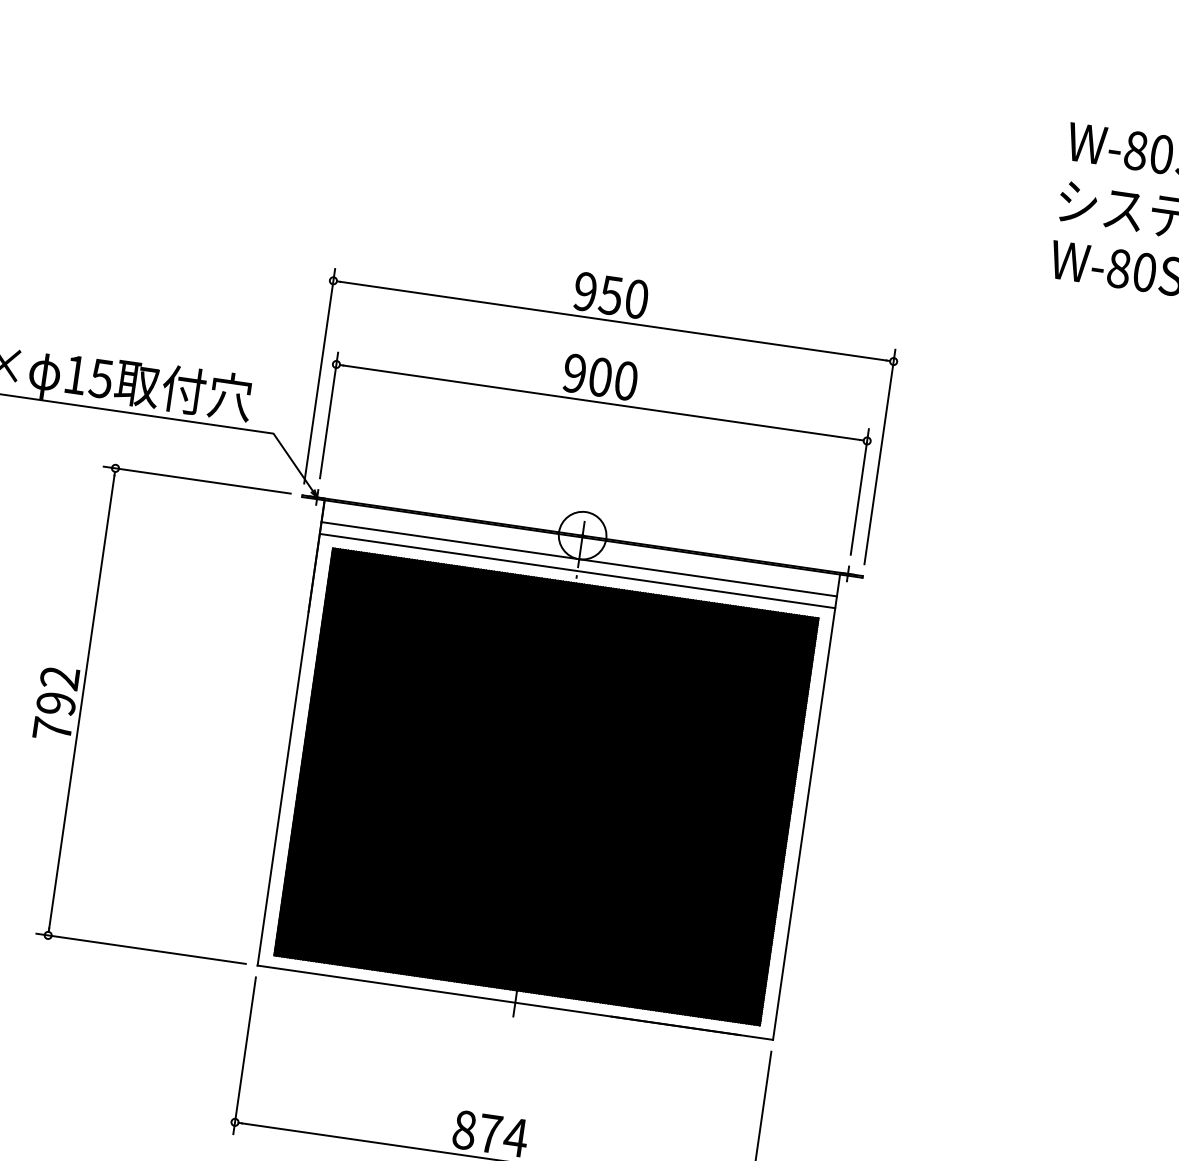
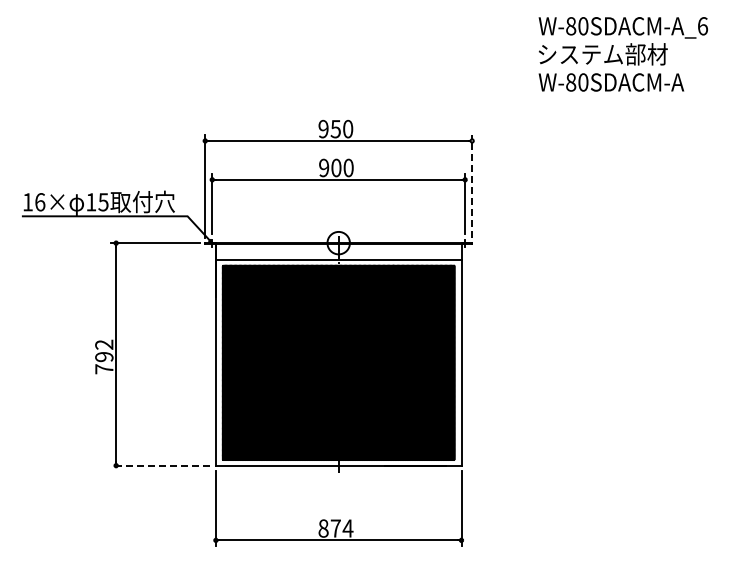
line: (880, 455) -> (472, 185), solid -> dashed
line: (578, 559) -> (338, 254), removed
line: (141, 948) -> (160, 465), solid -> dashed

